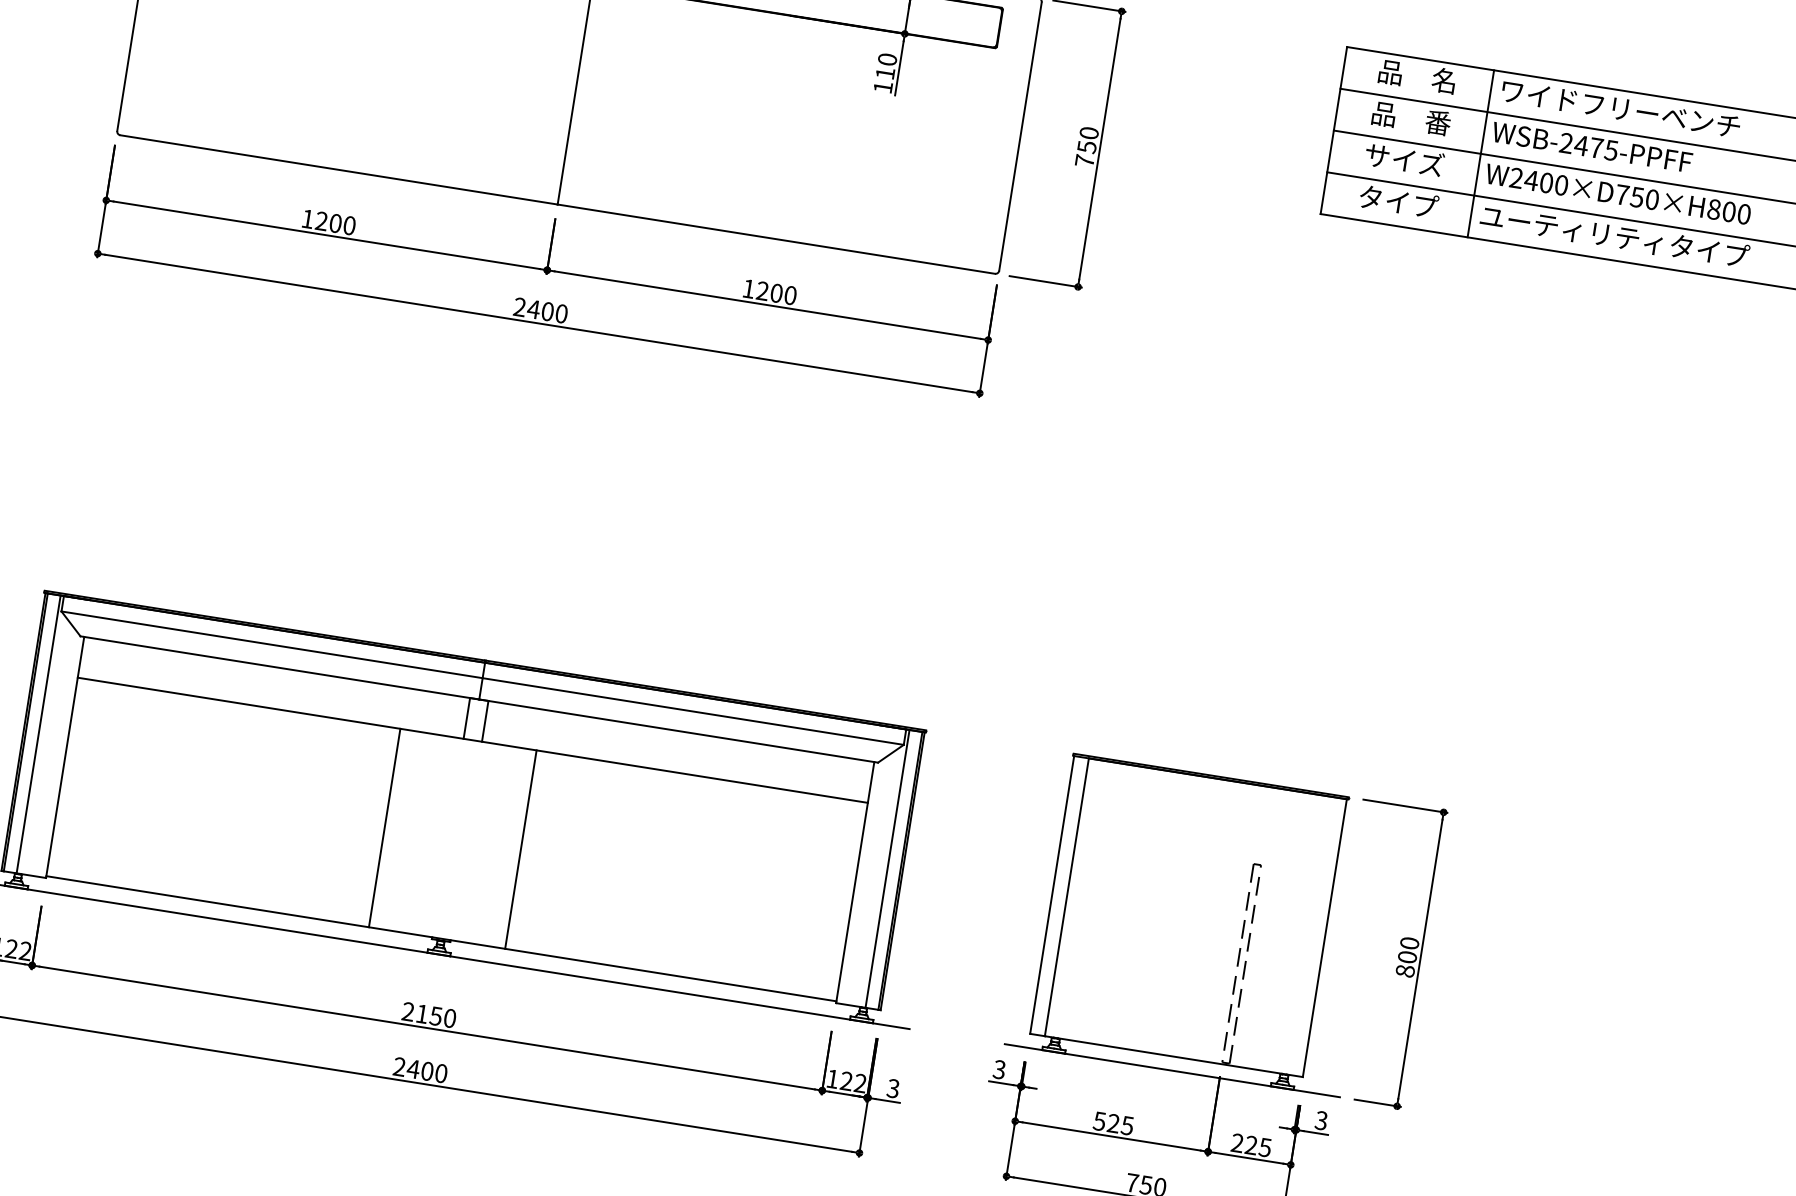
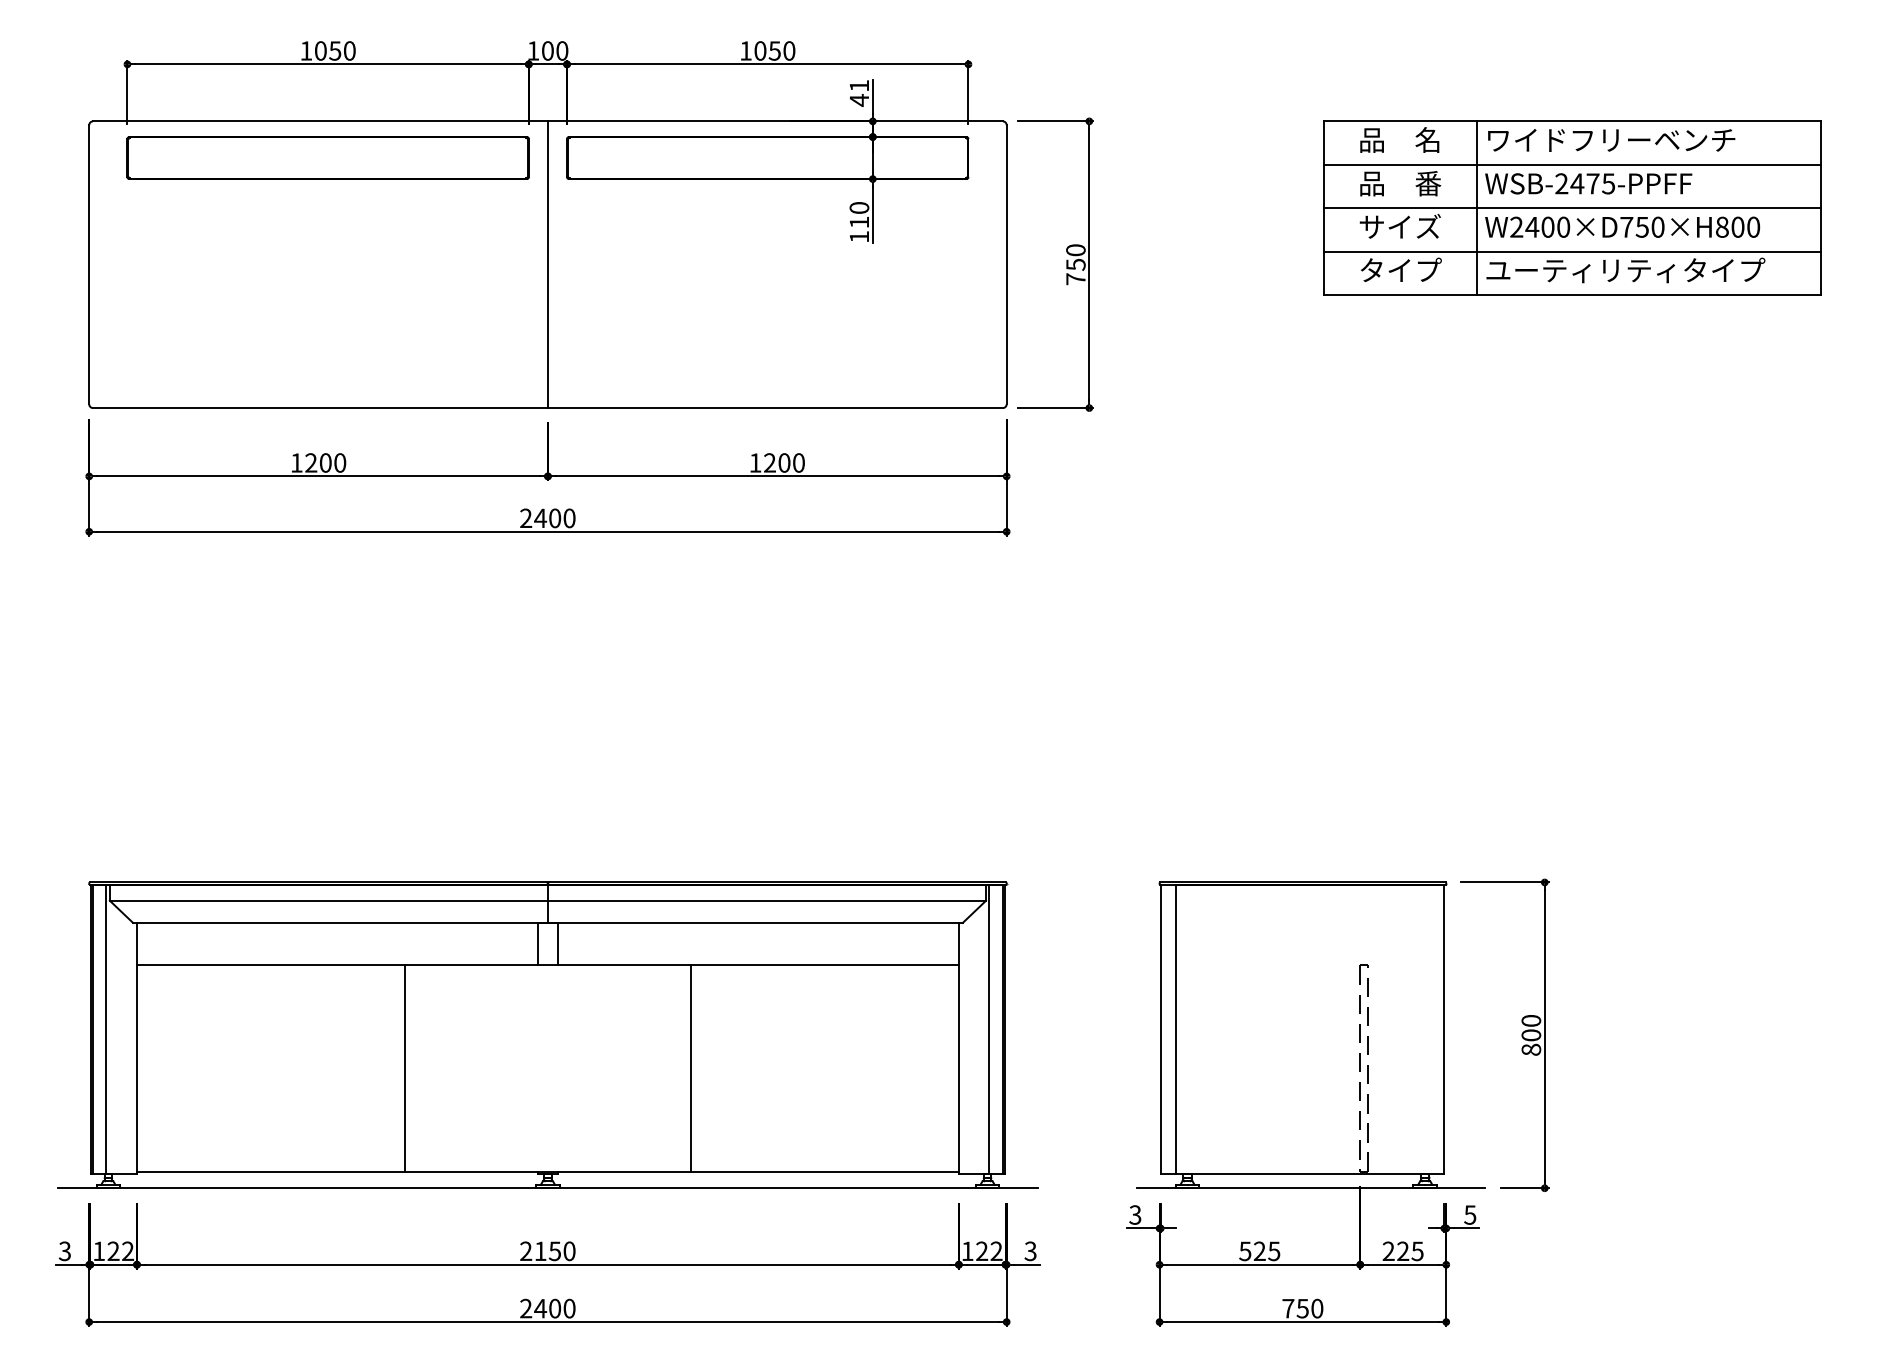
line: (384, 827) -> (404, 1068), moved
line: (521, 849) -> (691, 1068), moved
text: (1321, 1120) -> (1470, 1214), 3 -> 5

